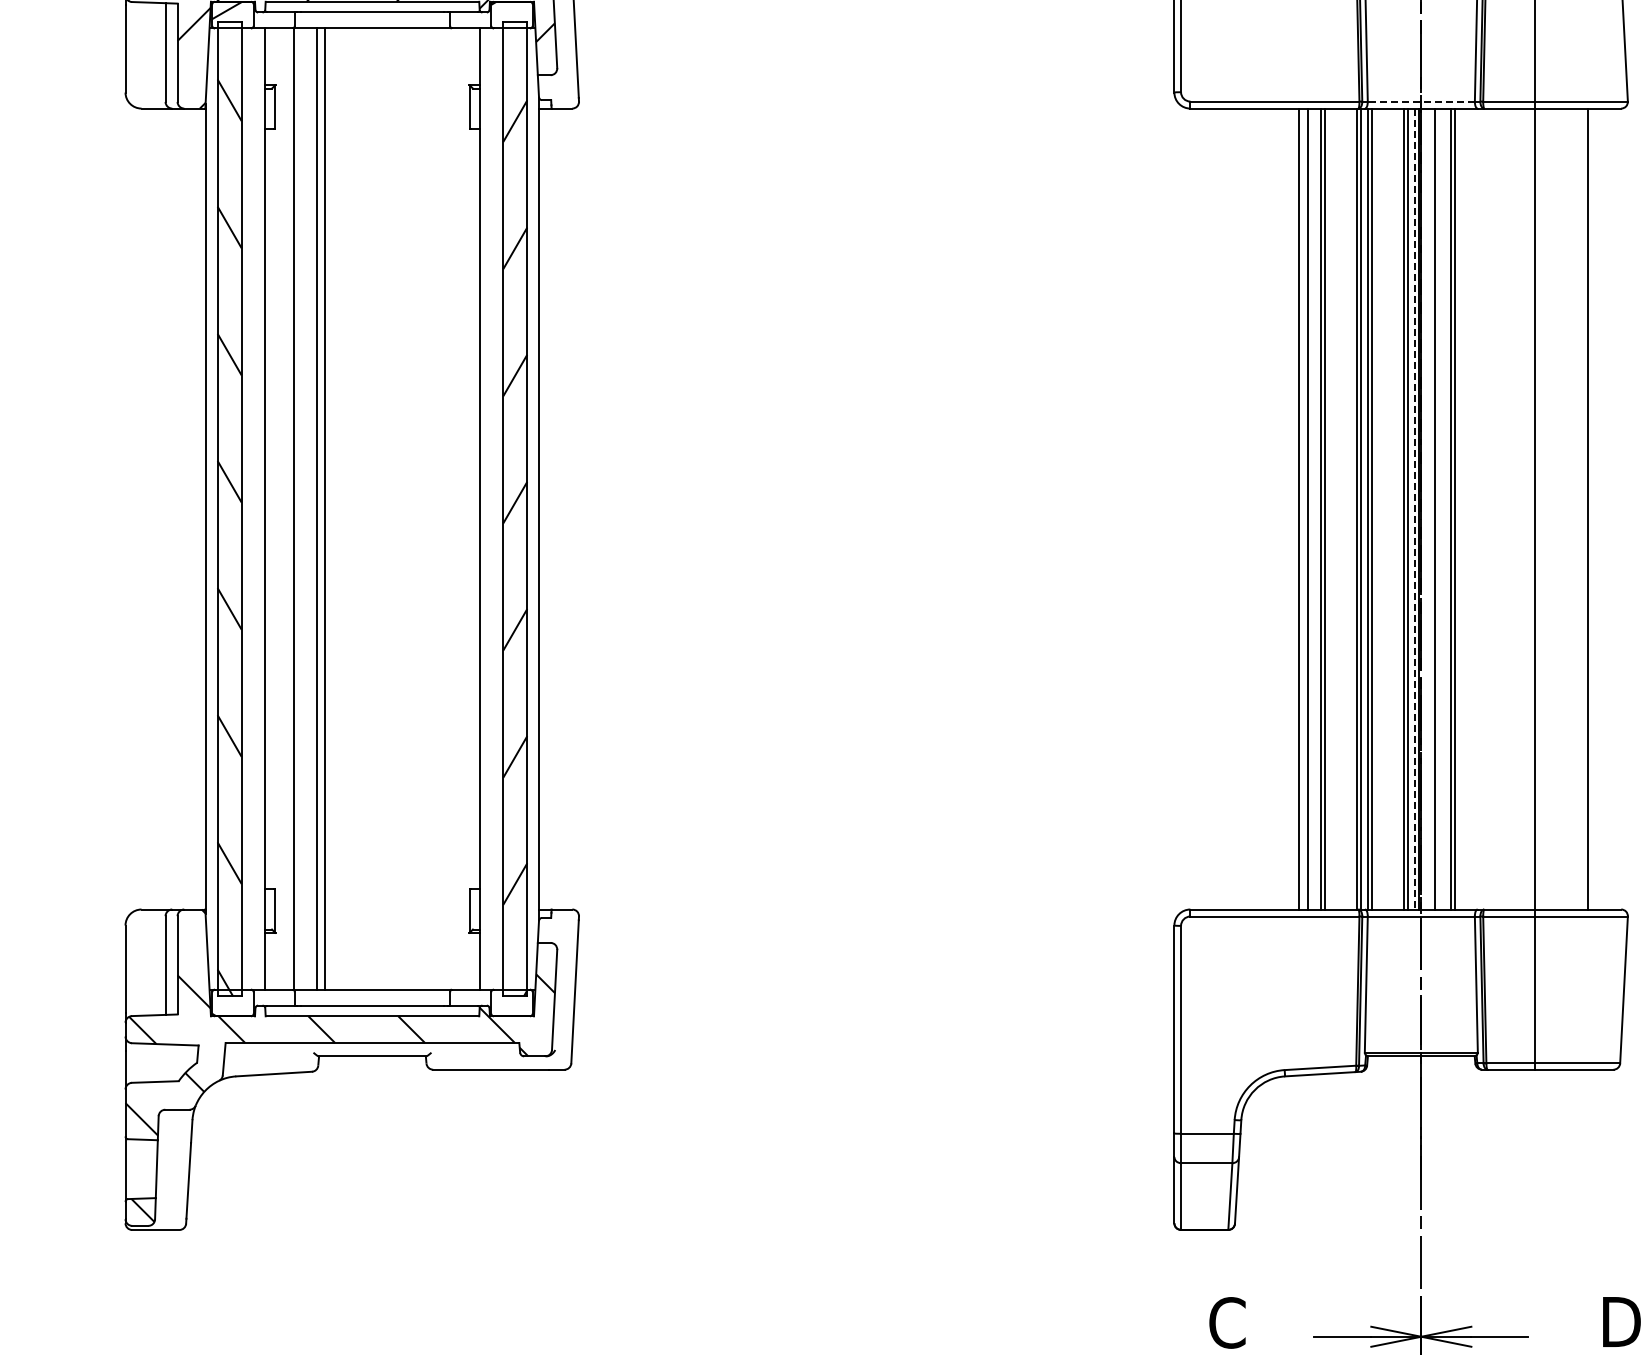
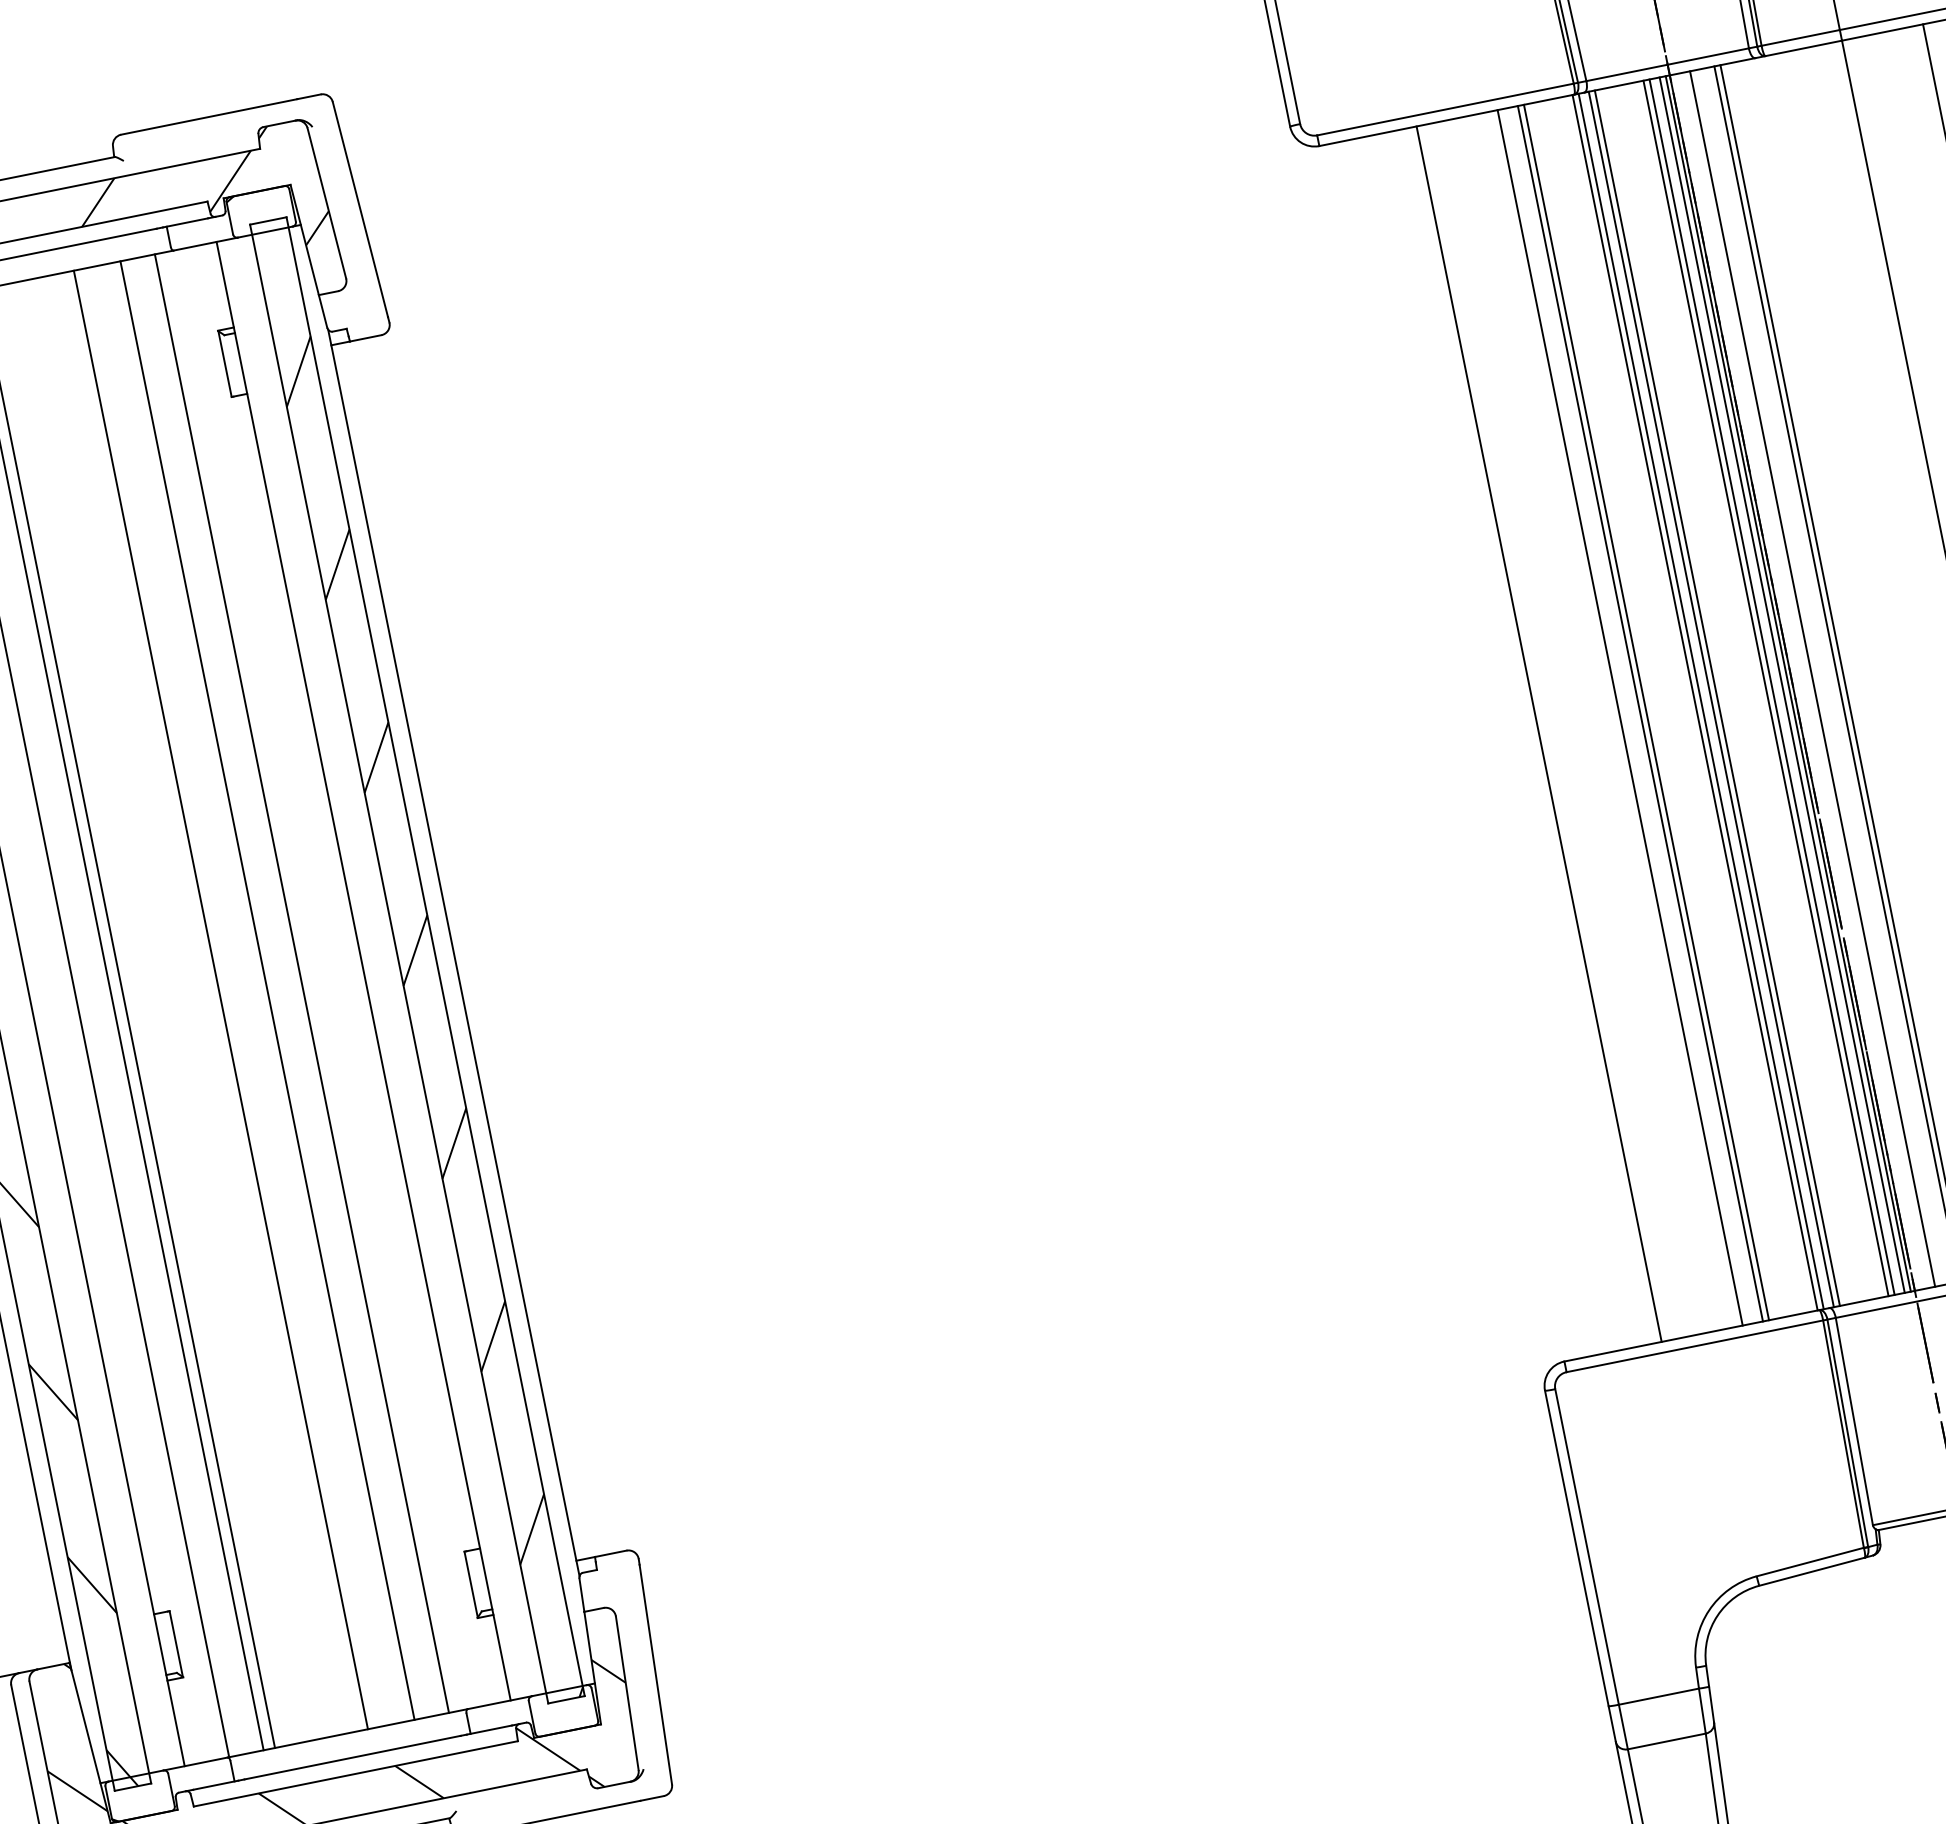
line: (1421, 101) -> (1667, 64), dashed -> solid
line: (385, 508) -> (220, 999), added
line: (416, 508) -> (267, 989), added
line: (439, 508) -> (302, 982), added
line: (1299, 508) -> (1539, 733), moved
line: (1414, 509) -> (1782, 685), dashed -> solid

